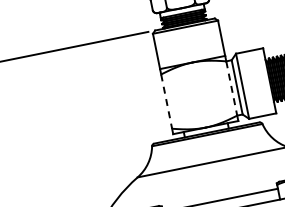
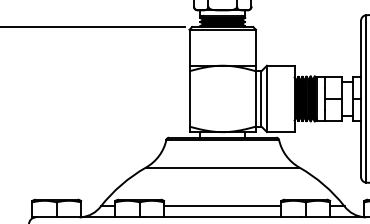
line: (231, 88) -> (255, 98), dashed -> solid
line: (166, 101) -> (189, 98), dashed -> solid

